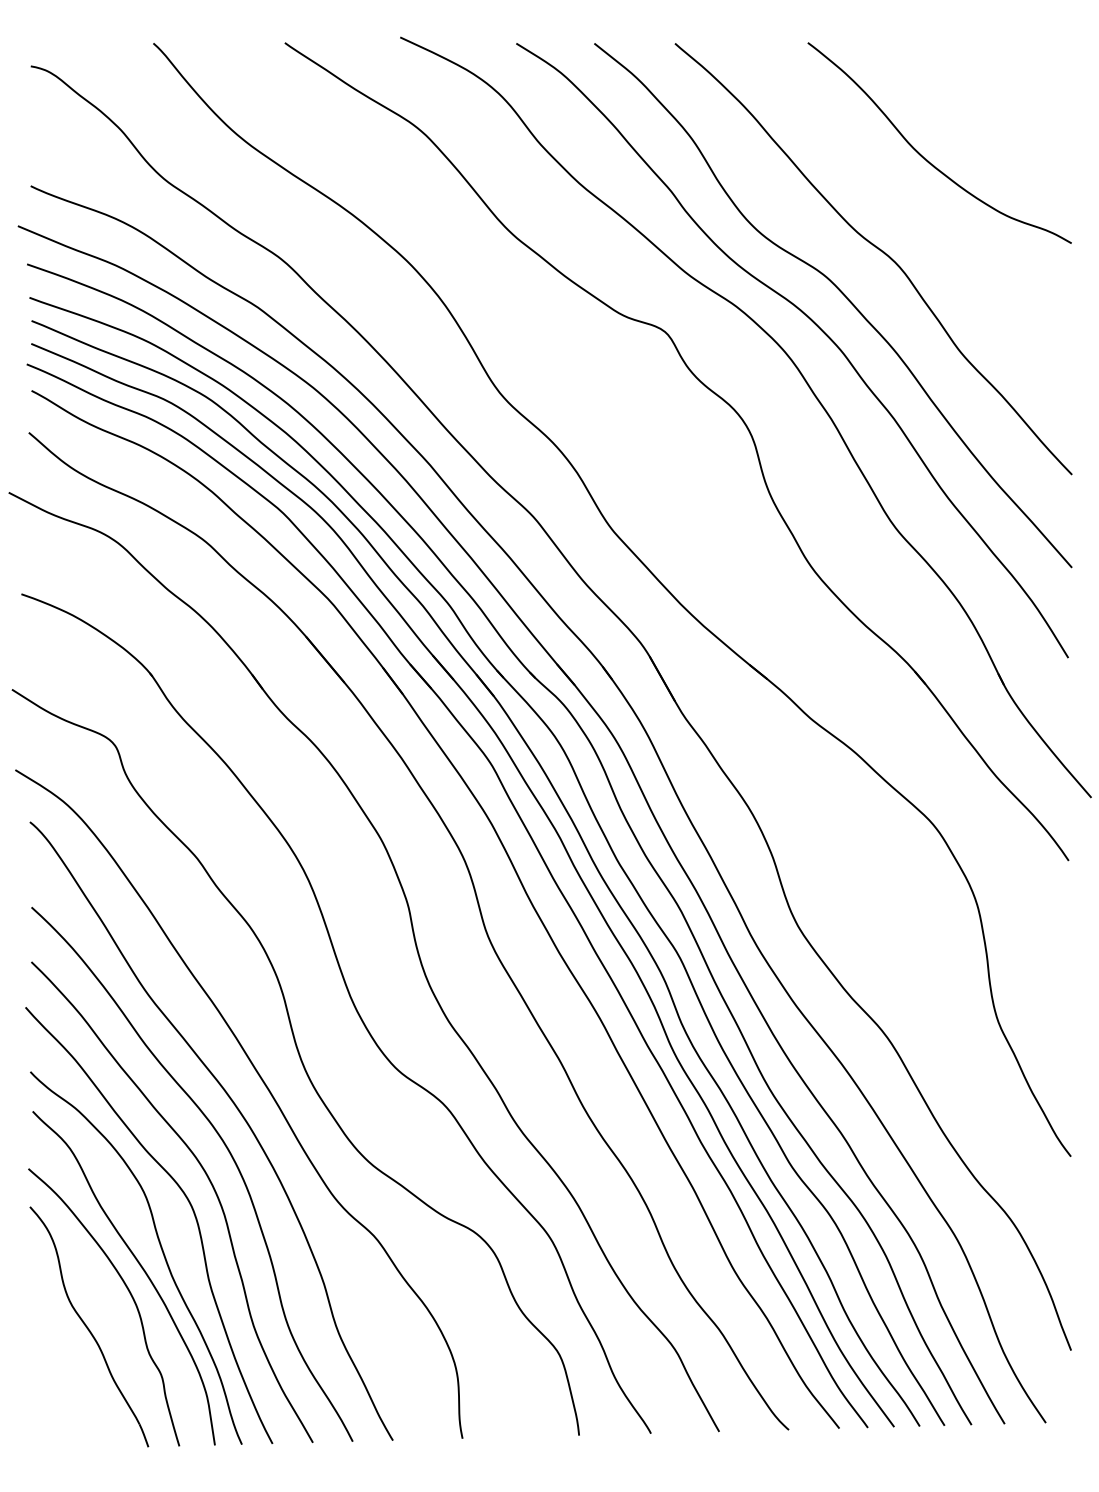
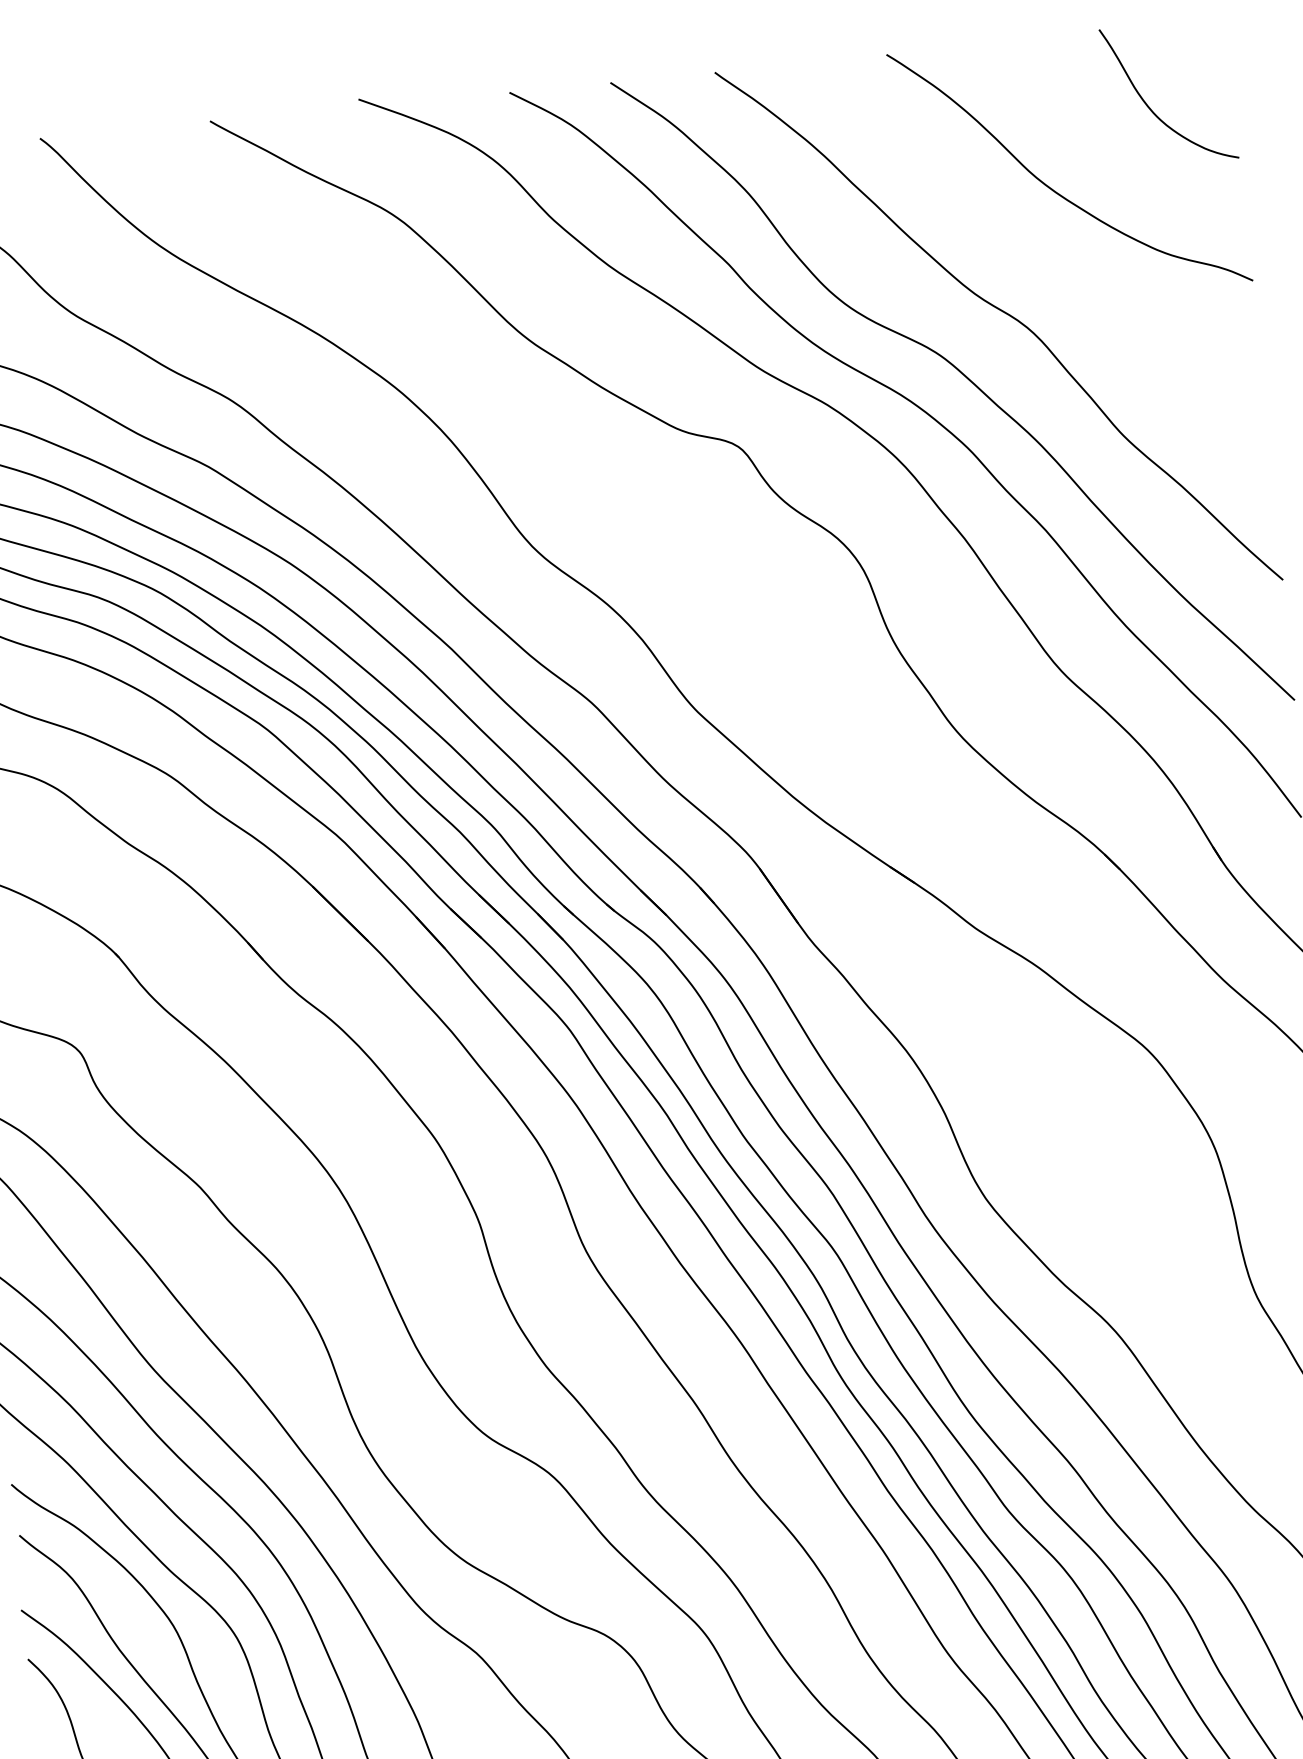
curve: (1006, 103) -> (1151, 108), added

